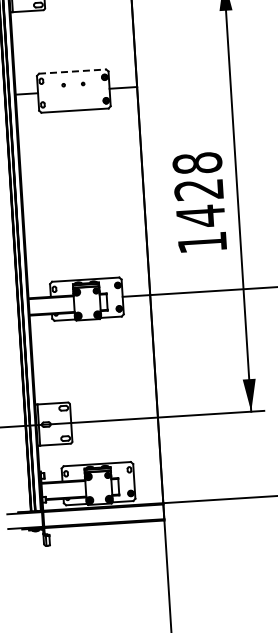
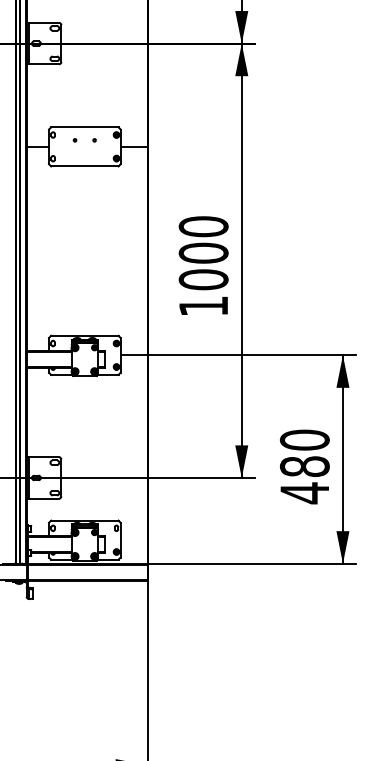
line: (72, 71) -> (84, 127), dashed -> solid
text: (198, 190) -> (203, 253), 1428 -> 1000

